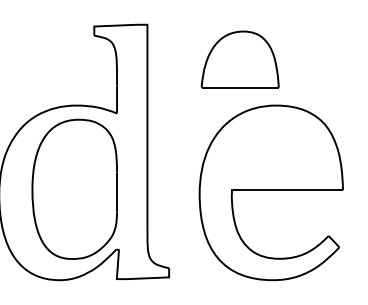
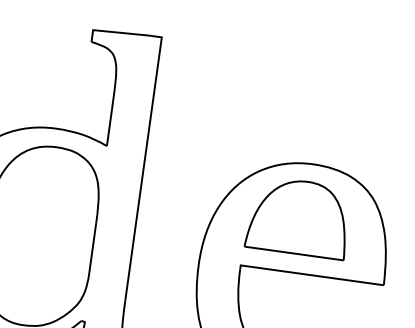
part: (239, 59) -> (298, 217), moved

